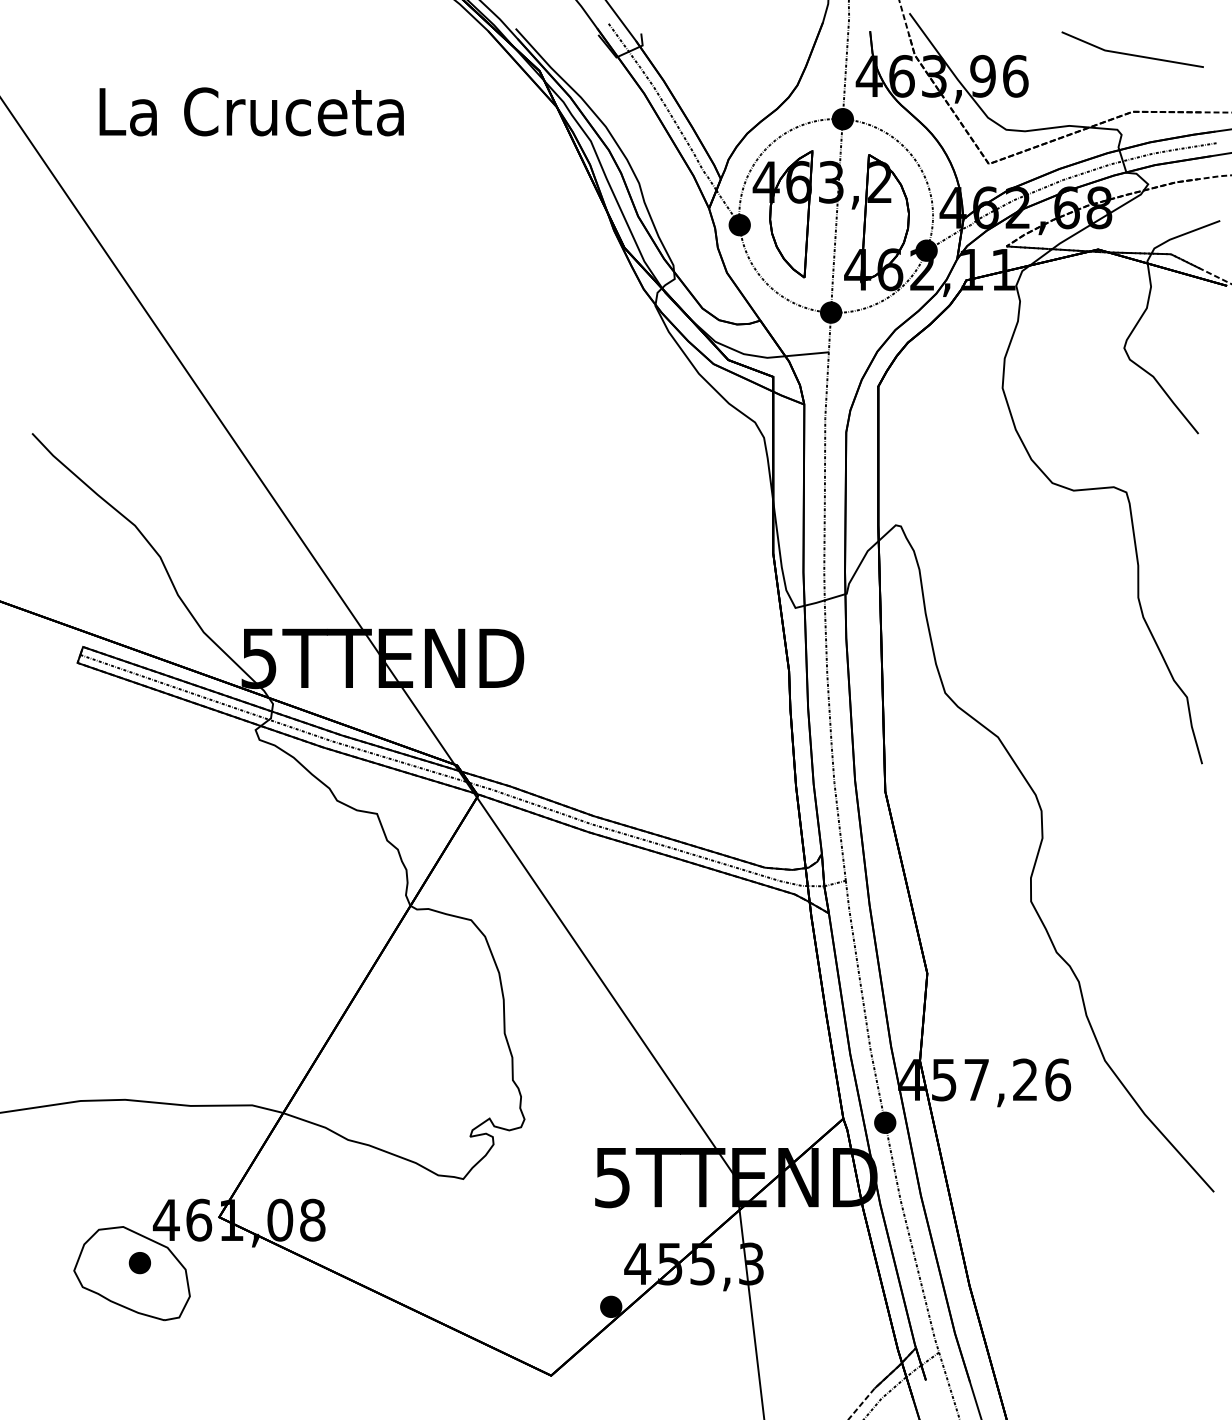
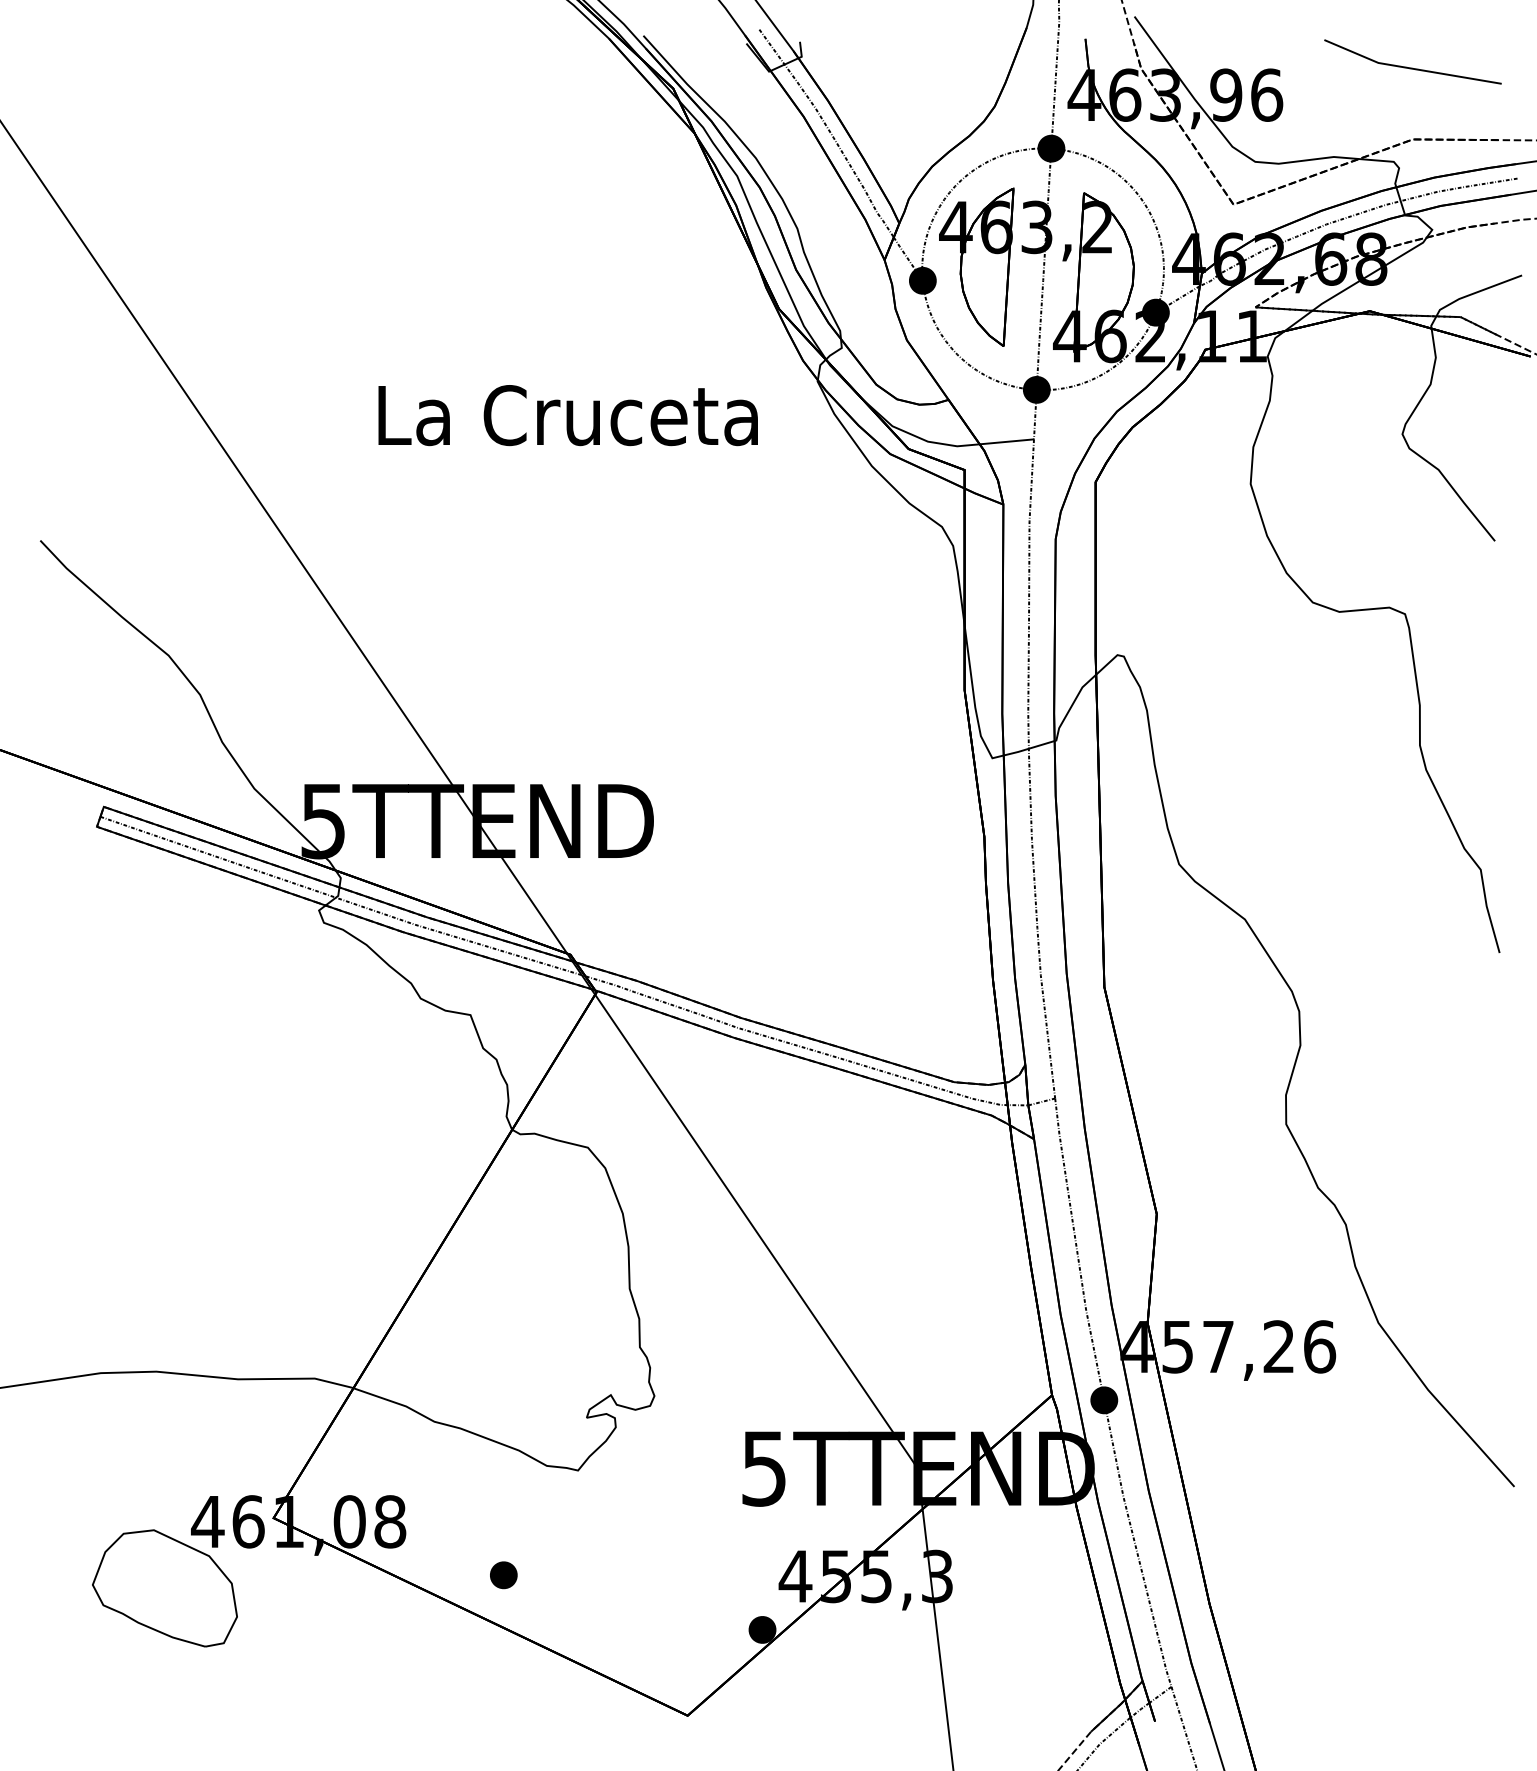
text: (251, 111) -> (567, 415), moved
part: (139, 1263) -> (503, 1575), moved

